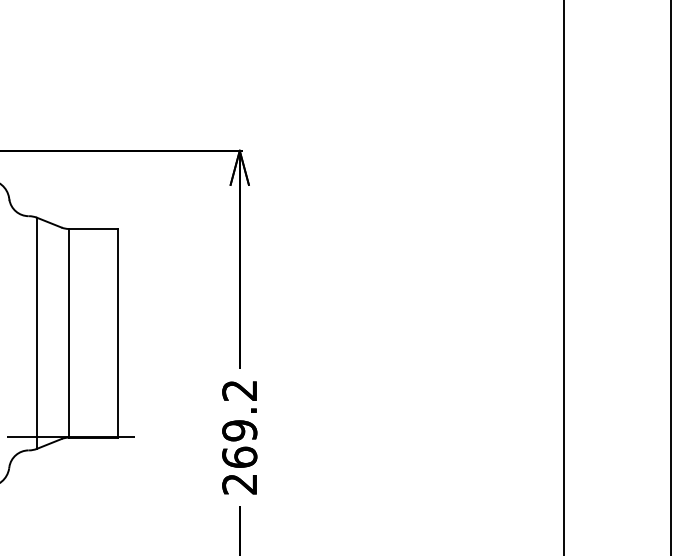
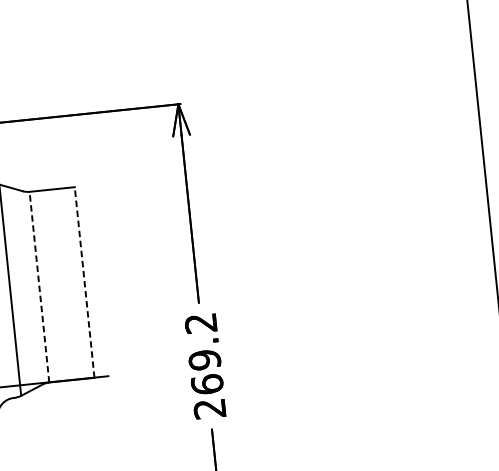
line: (68, 332) -> (39, 286), solid -> dashed
line: (118, 332) -> (84, 281), solid -> dashed

